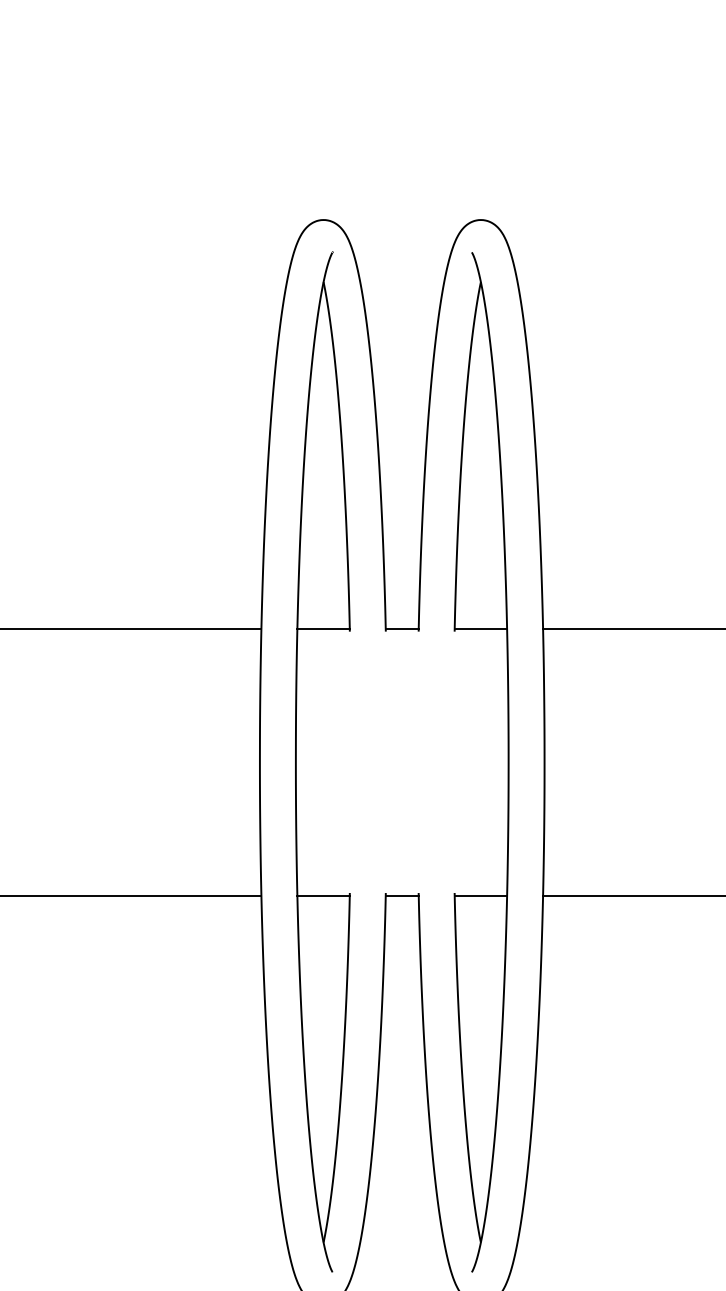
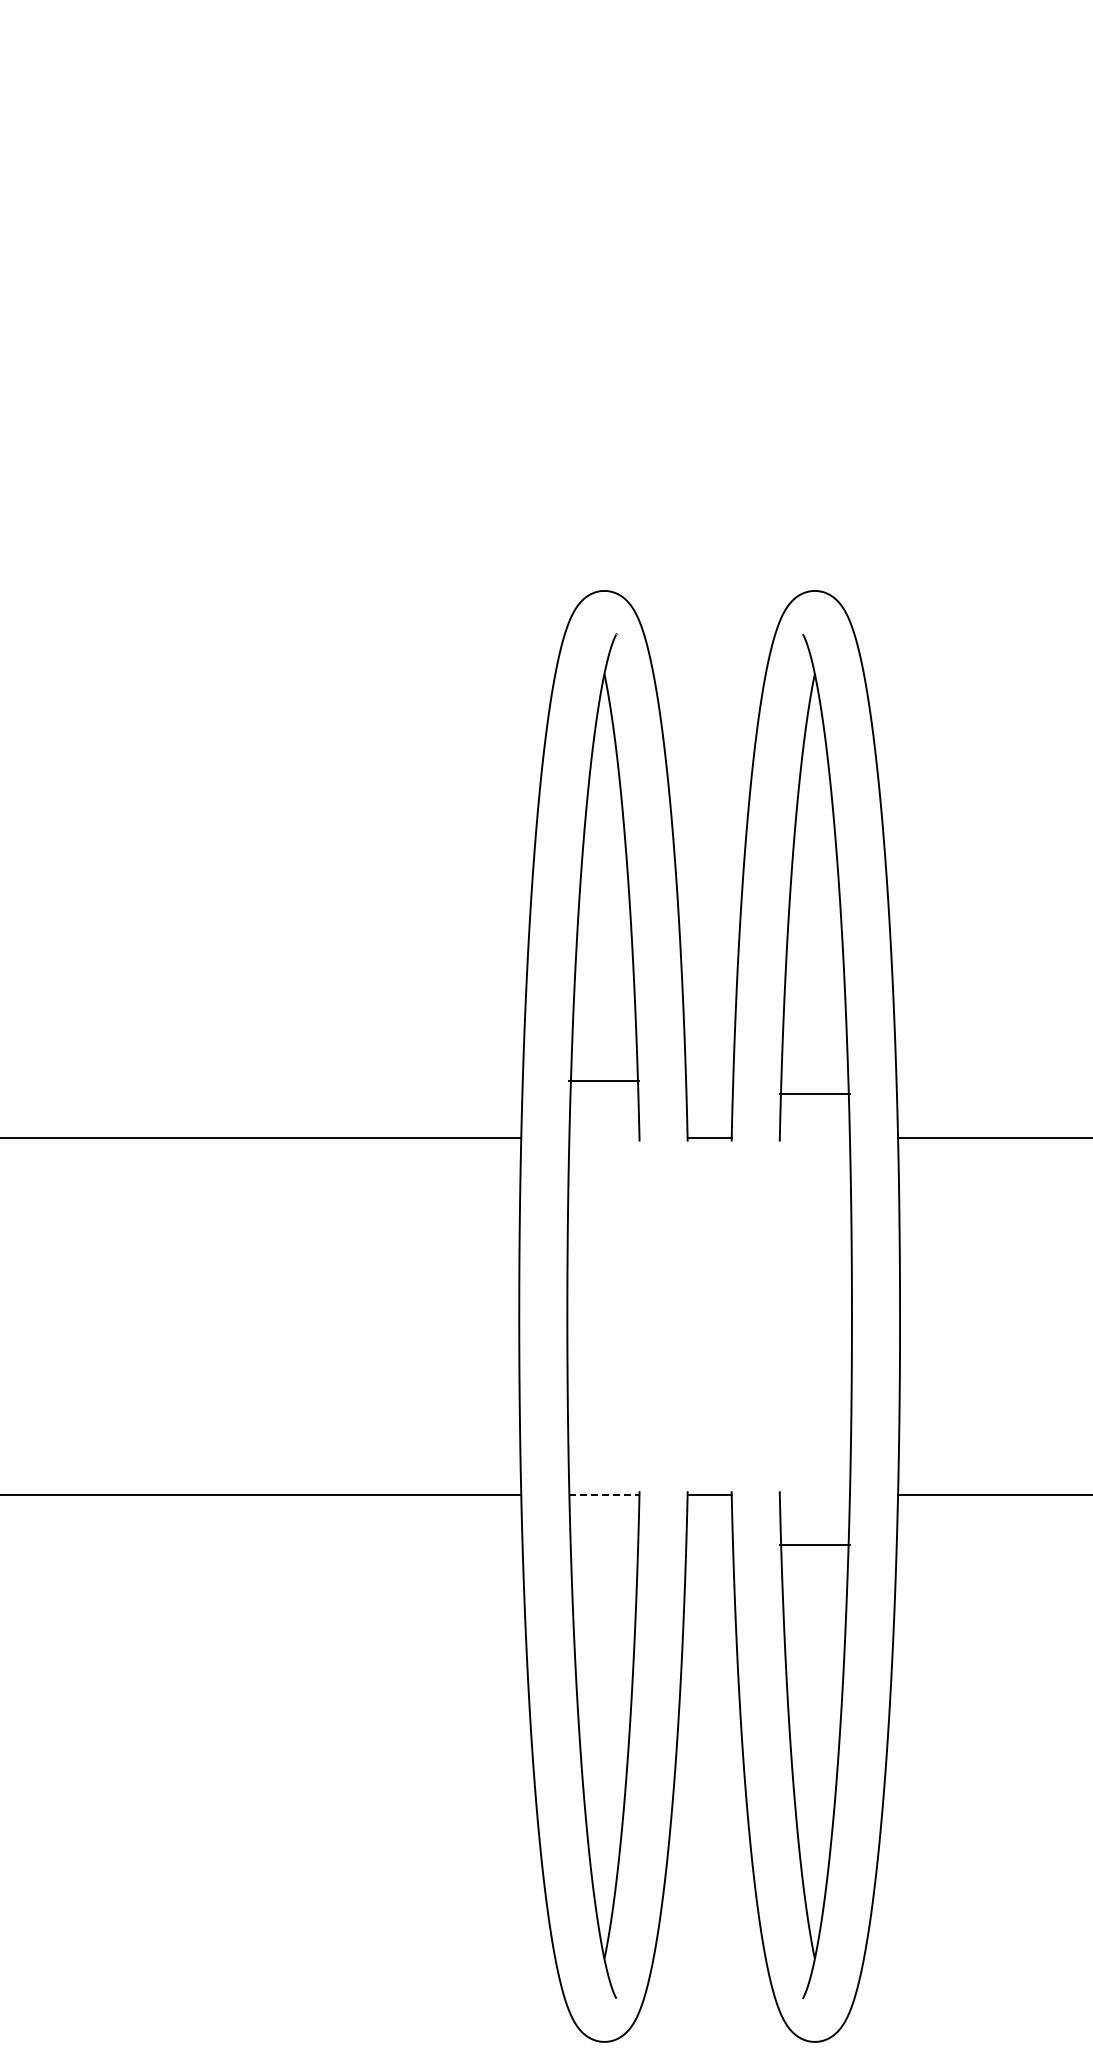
line: (323, 629) -> (604, 1081), moved
line: (480, 629) -> (814, 1094), moved
line: (323, 895) -> (604, 1494), solid -> dashed
line: (480, 895) -> (814, 1544), moved

